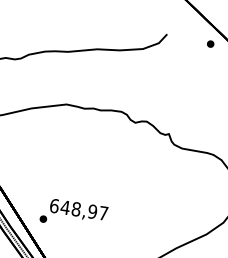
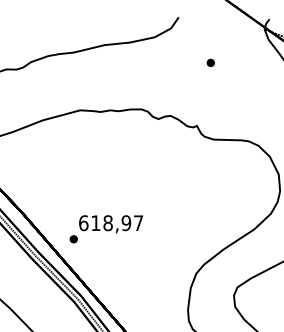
part: (210, 43) -> (210, 62), moved
text: (65, 207) -> (95, 222), 648,97 -> 618,97

